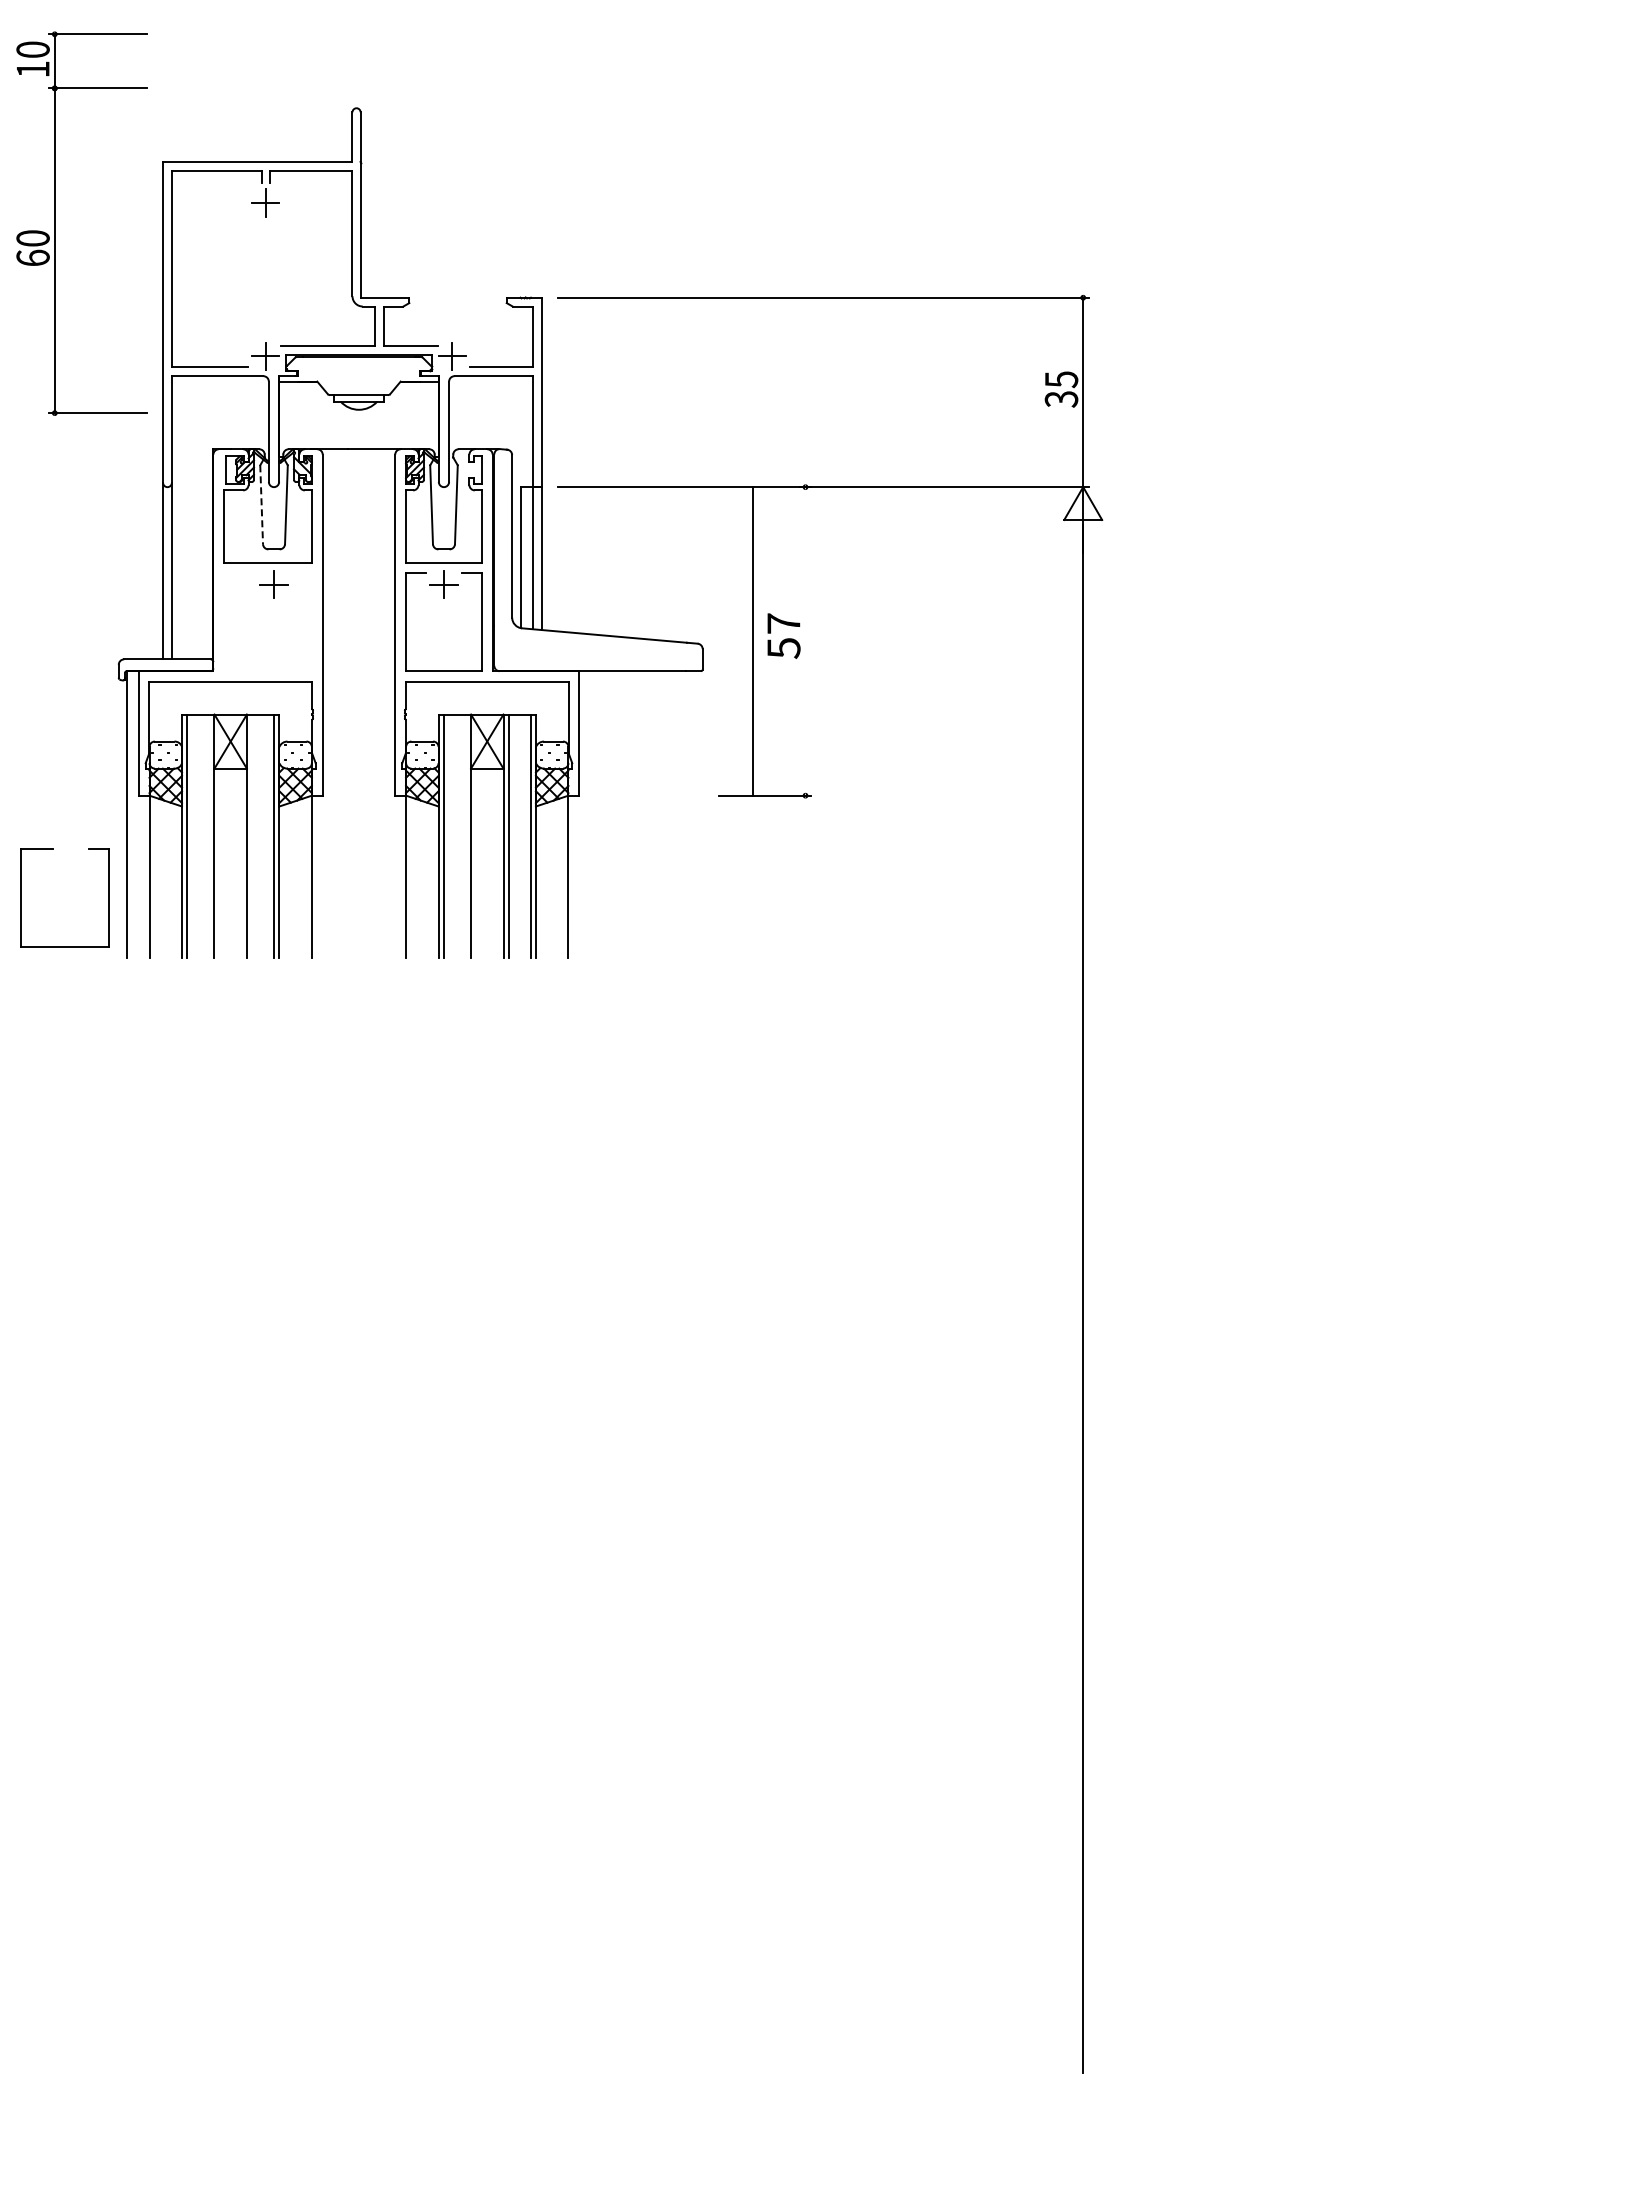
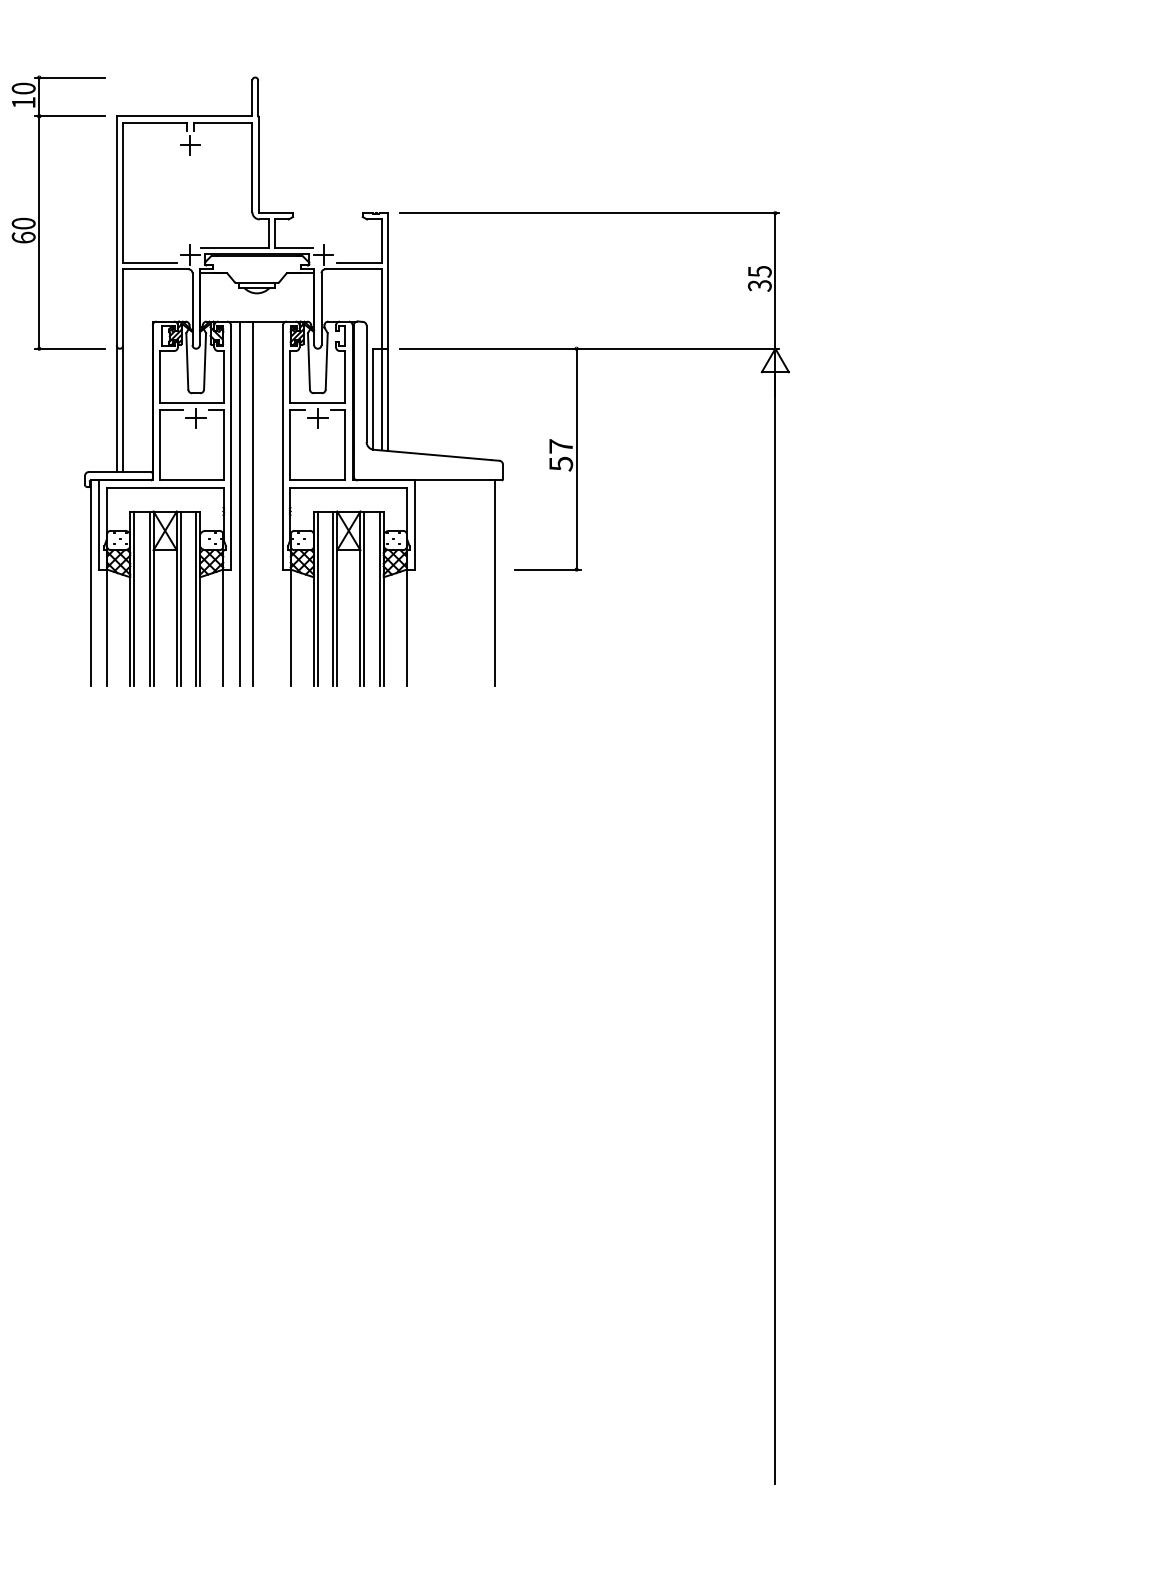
part: (55, 223) -> (39, 212), moved
line: (261, 505) -> (187, 361), dashed -> solid
line: (752, 641) -> (576, 459), moved
line: (334, 703) -> (239, 503), added
line: (353, 703) -> (253, 503), added
line: (691, 814) -> (495, 583), added
line: (209, 836) -> (150, 598), added
line: (252, 836) -> (180, 598), added
line: (465, 836) -> (333, 598), added
part: (21, 897) -> (160, 444), moved

